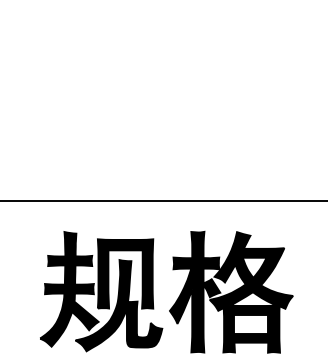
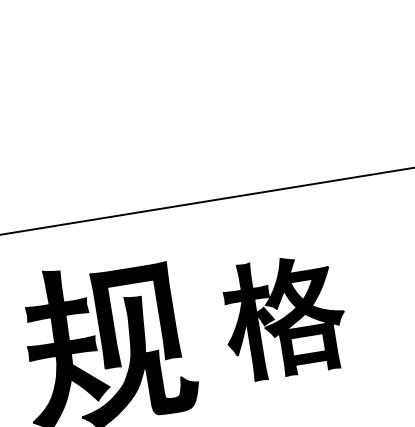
part: (231, 292) -> (284, 317), size x0.7

